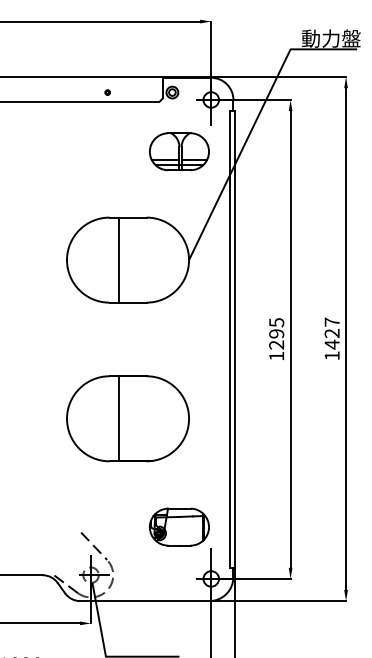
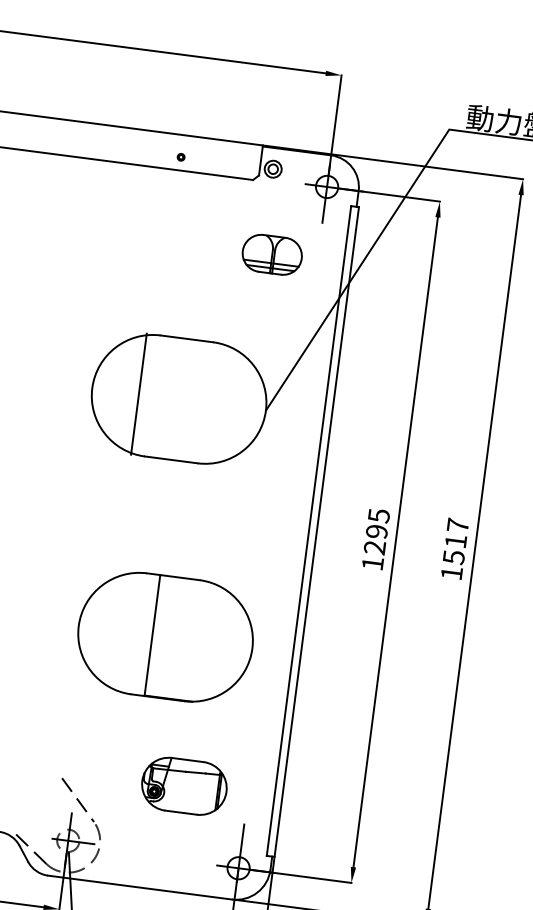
part: (179, 151) -> (272, 254), size x0.7
line: (118, 259) -> (138, 393), moved
text: (331, 338) -> (454, 548), 1427 -> 1517
part: (127, 418) -> (164, 636), moved
part: (179, 526) -> (184, 785), moved

